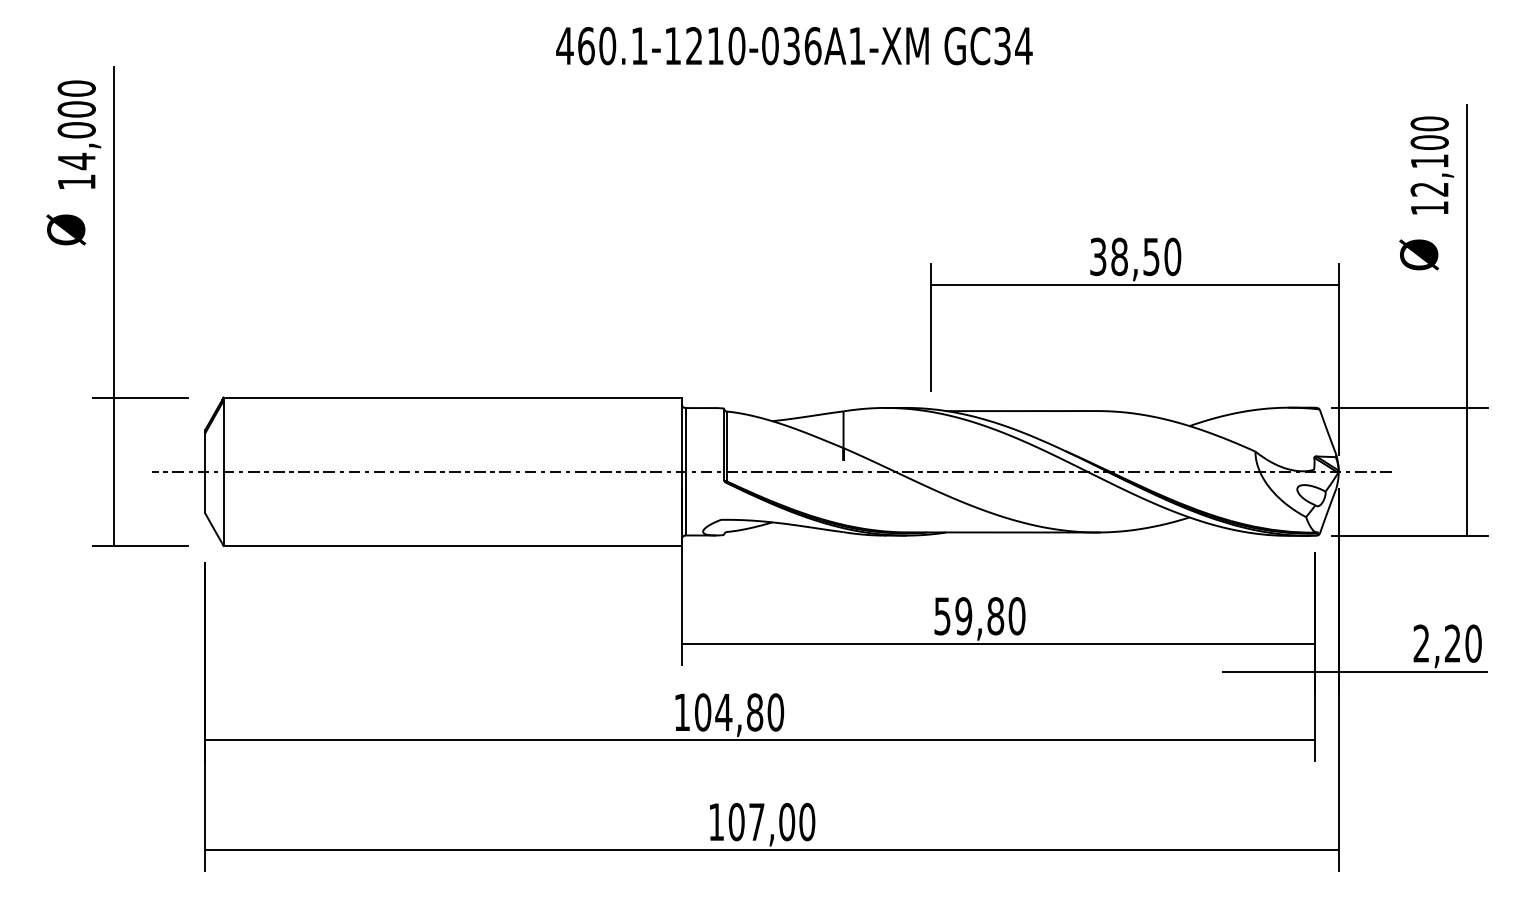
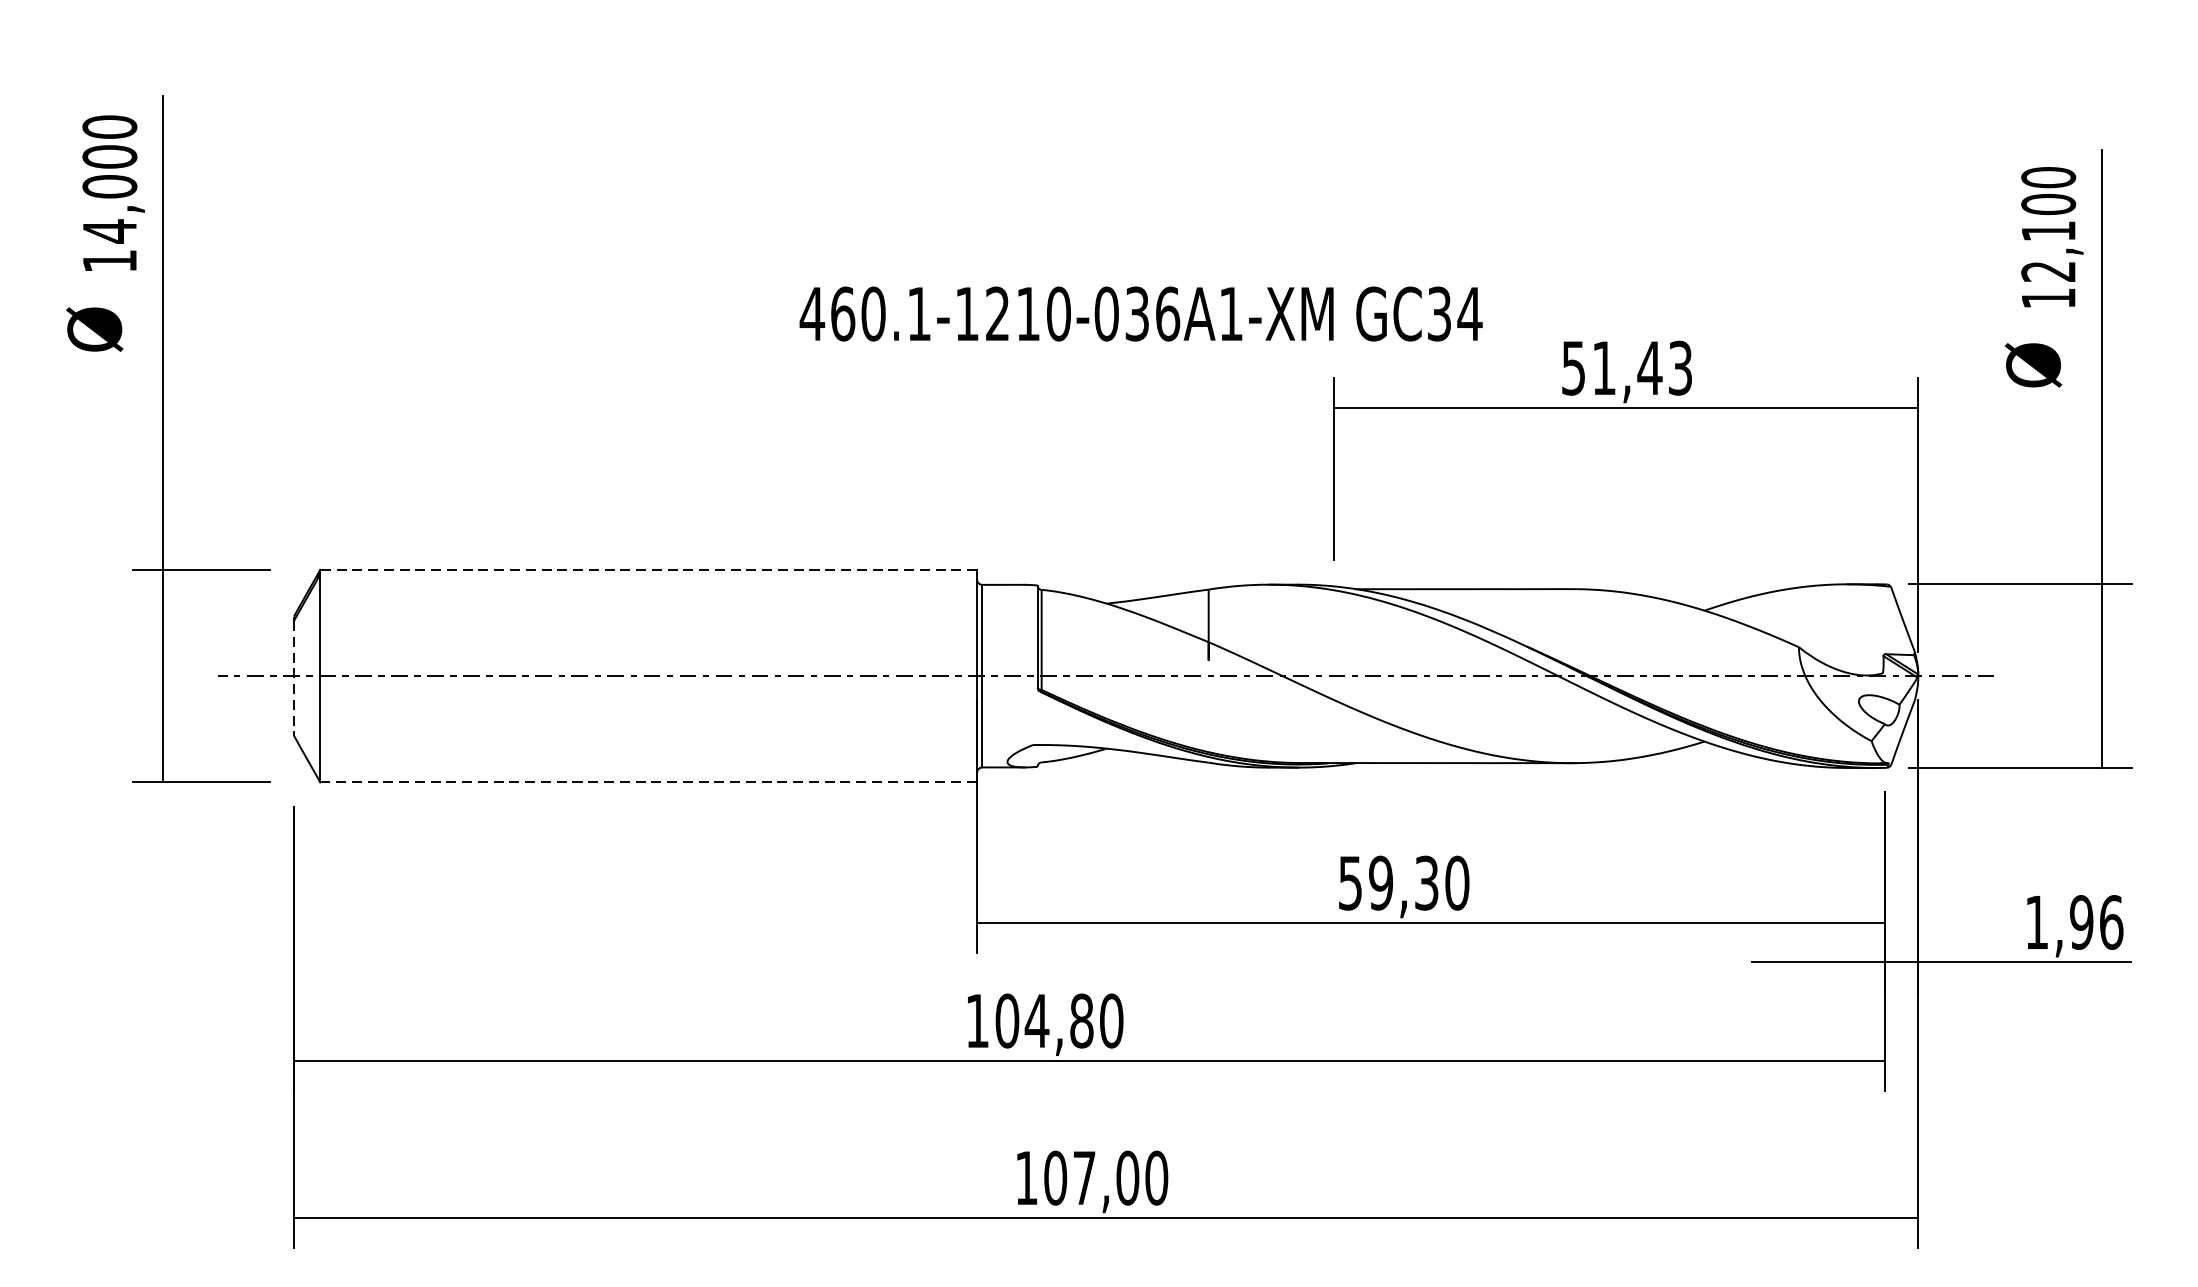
text: (794, 46) -> (1141, 314), moved
text: (1135, 256) -> (1627, 367), 38,50 -> 51,43
line: (452, 397) -> (648, 569), solid -> dashed
line: (205, 473) -> (294, 678), solid -> dashed
line: (453, 545) -> (649, 781), solid -> dashed
text: (995, 616) -> (1426, 883), 59,80 -> 59,30
text: (1447, 643) -> (2074, 922), 2,20 -> 1,96

